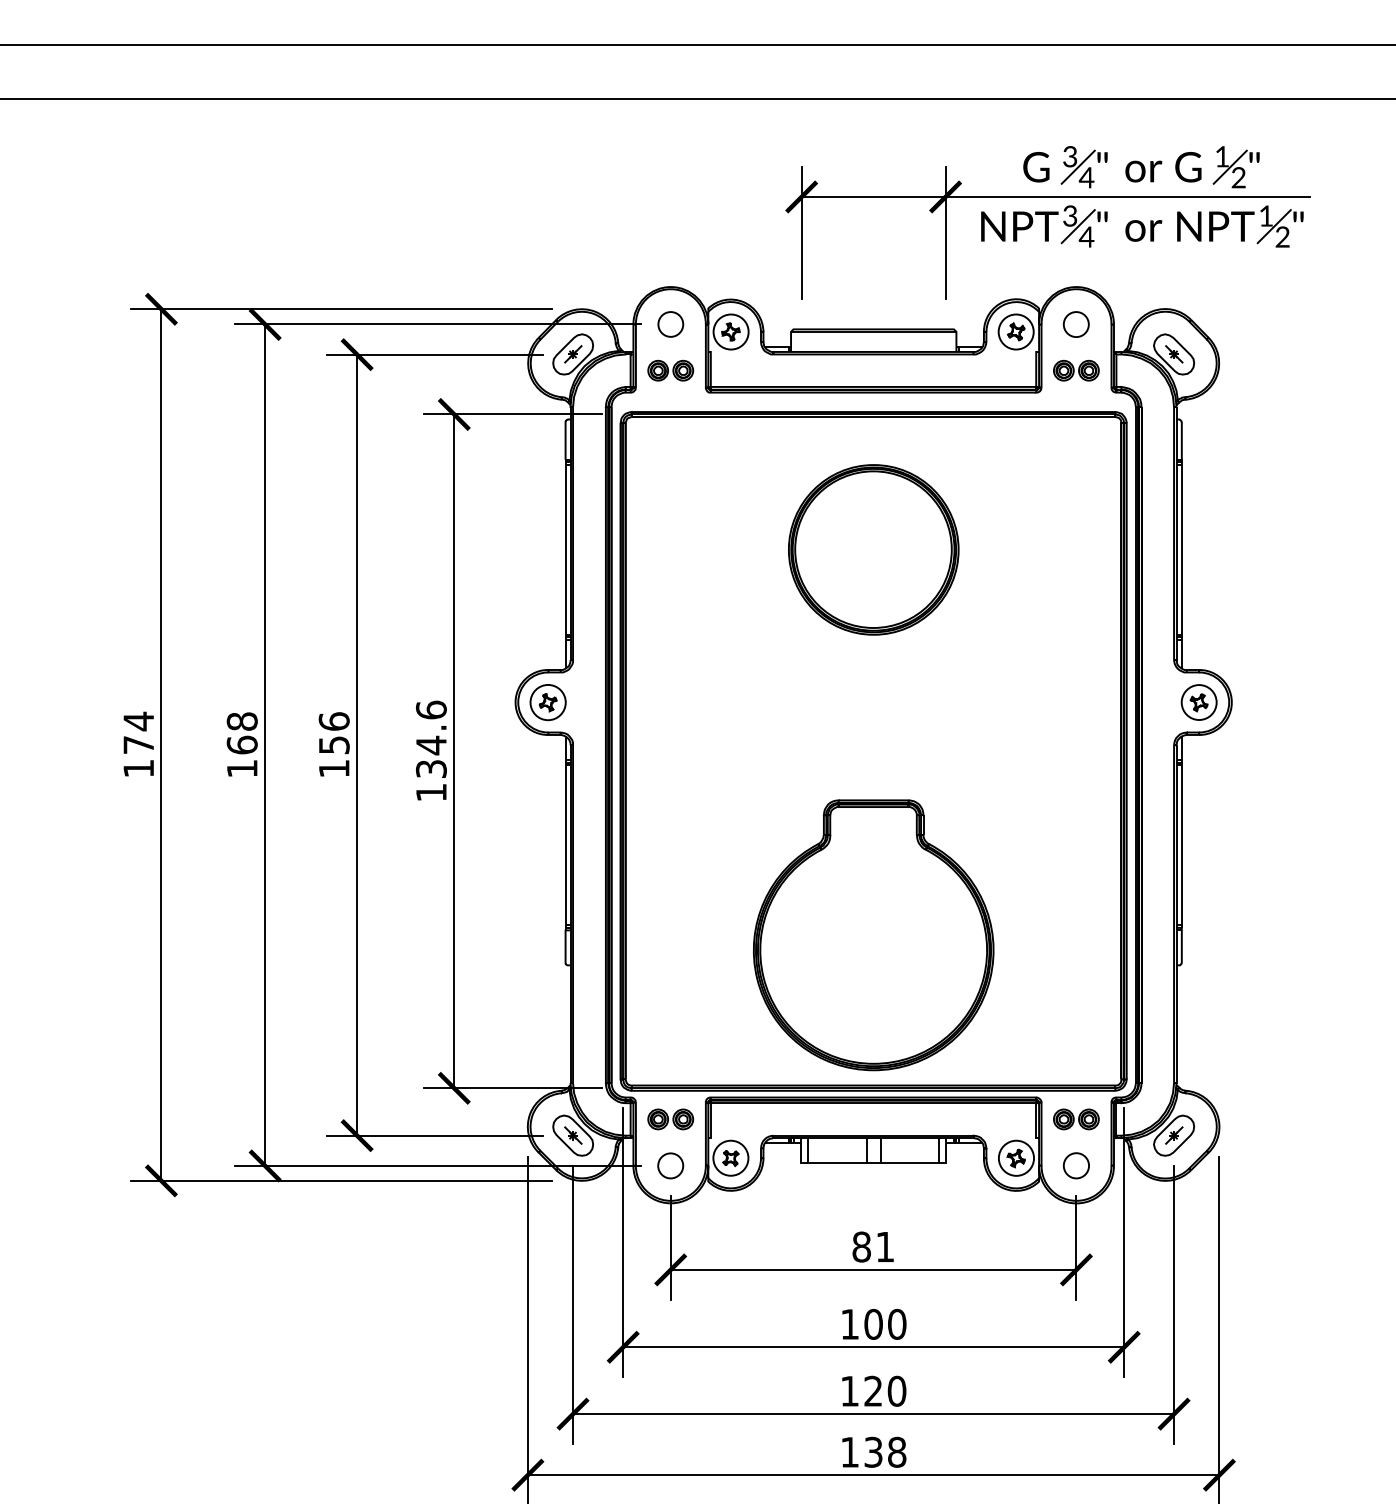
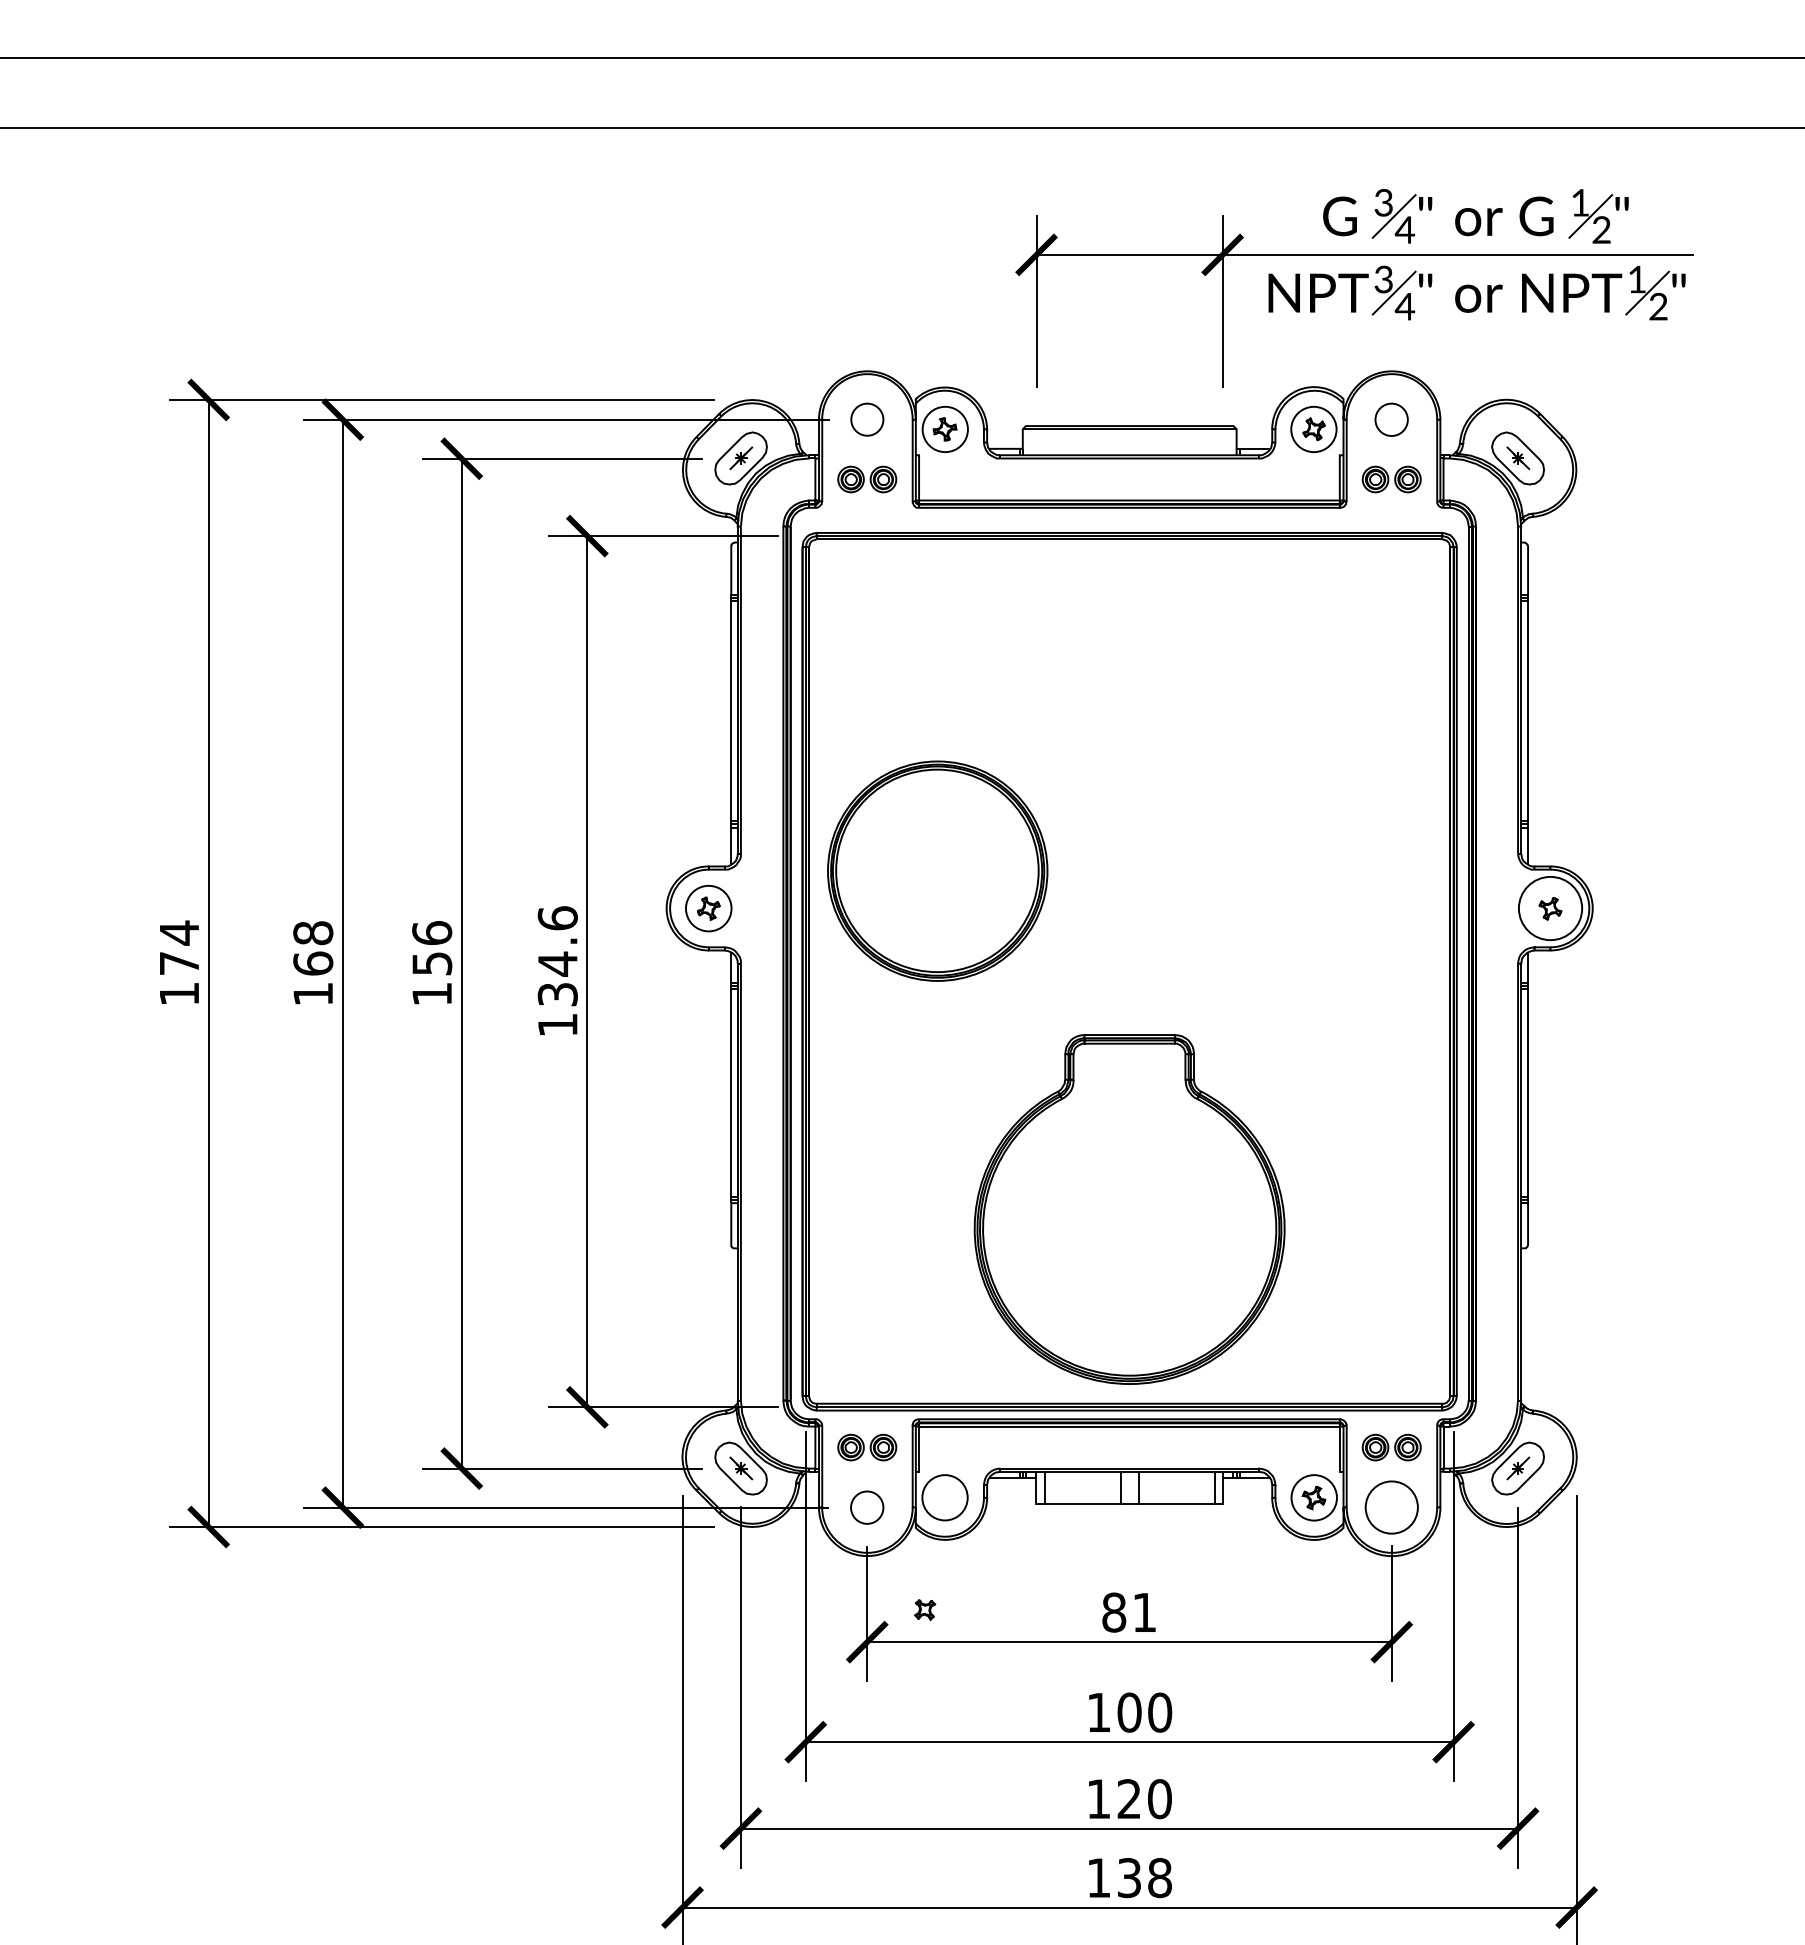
part: (873, 549) -> (937, 870), moved
circle: (1199, 702) -> (1550, 908), size x1.4
part: (731, 1158) -> (925, 1609), moved
circle: (1076, 1165) -> (1391, 1507), size x1.6

